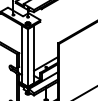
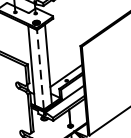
line: (27, 57) -> (39, 69), solid -> dashed

